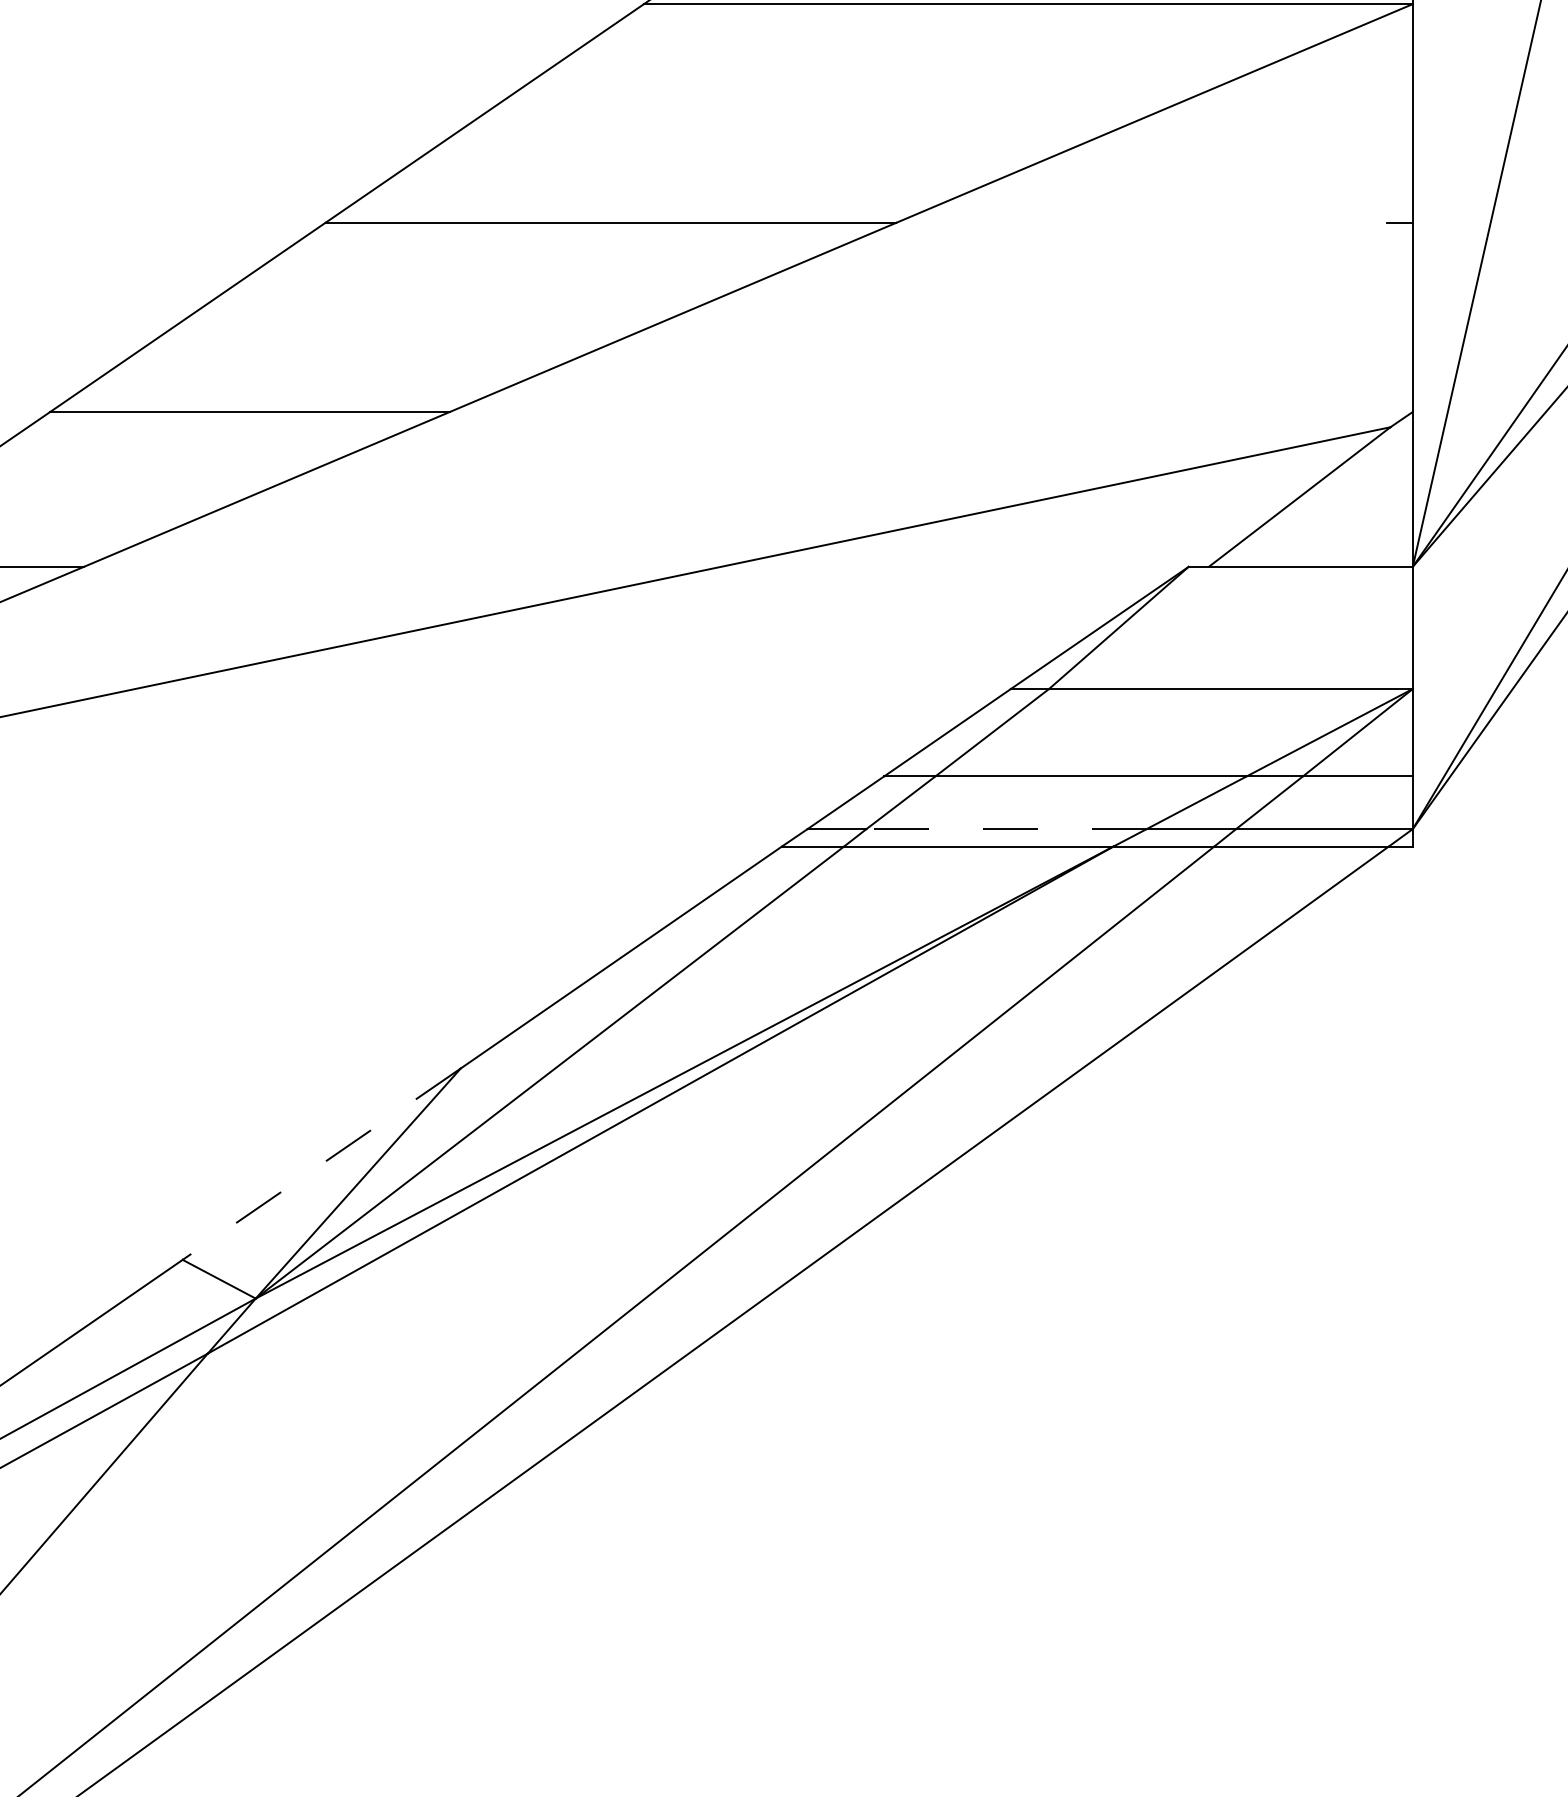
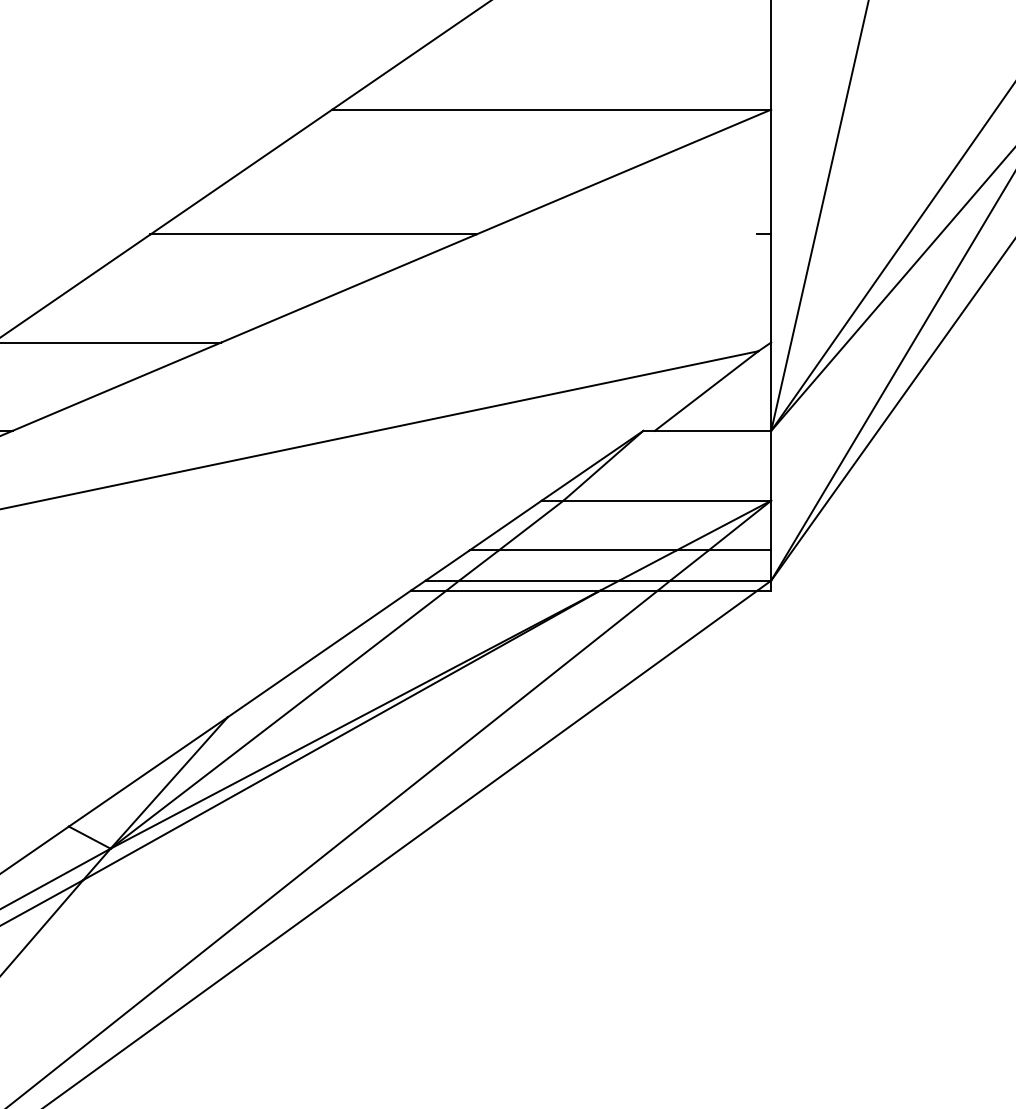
line: (1005, 828) -> (538, 580), dashed -> solid
line: (320, 1165) -> (147, 772), dashed -> solid

